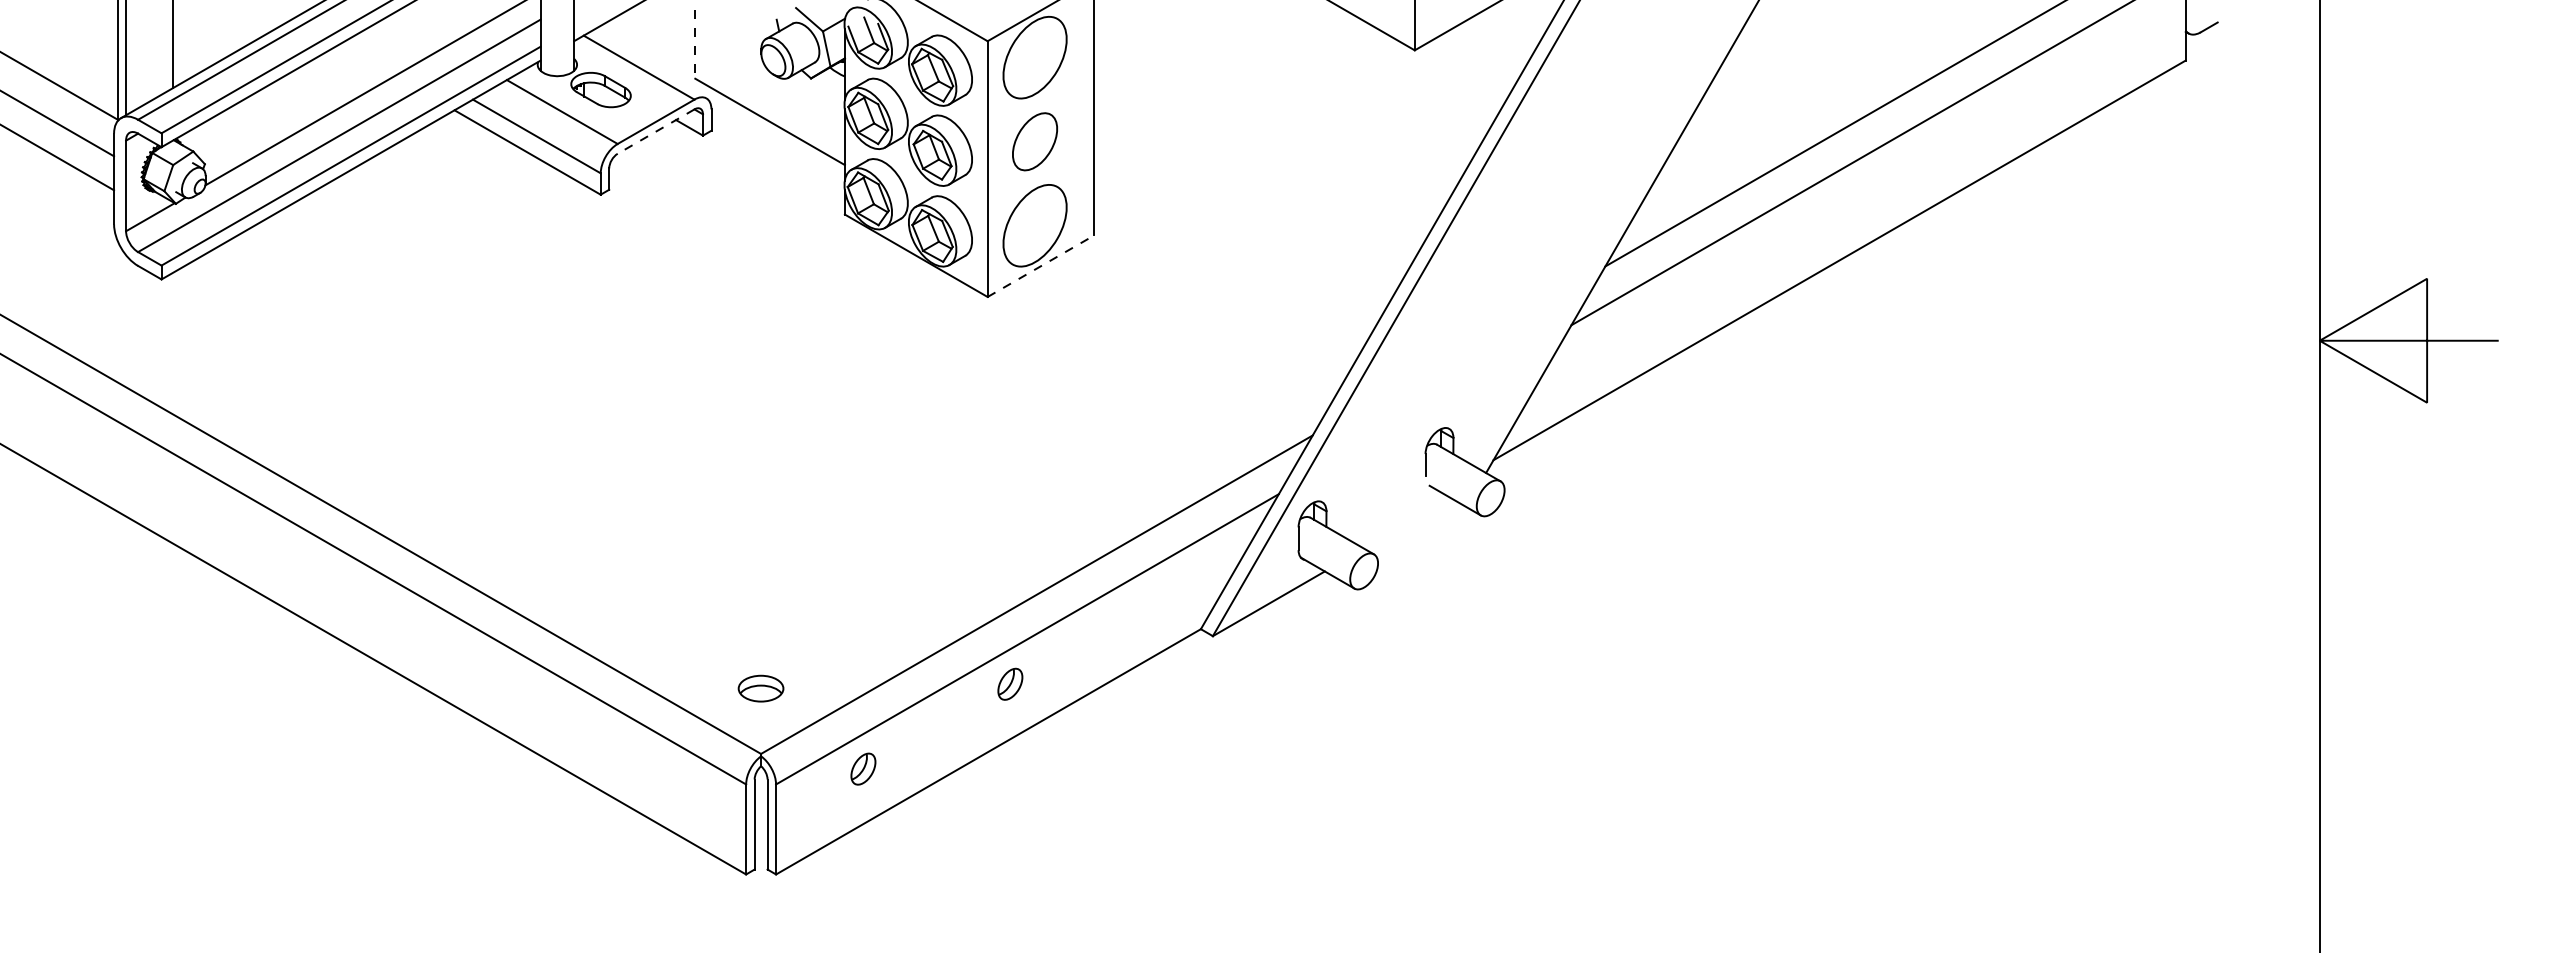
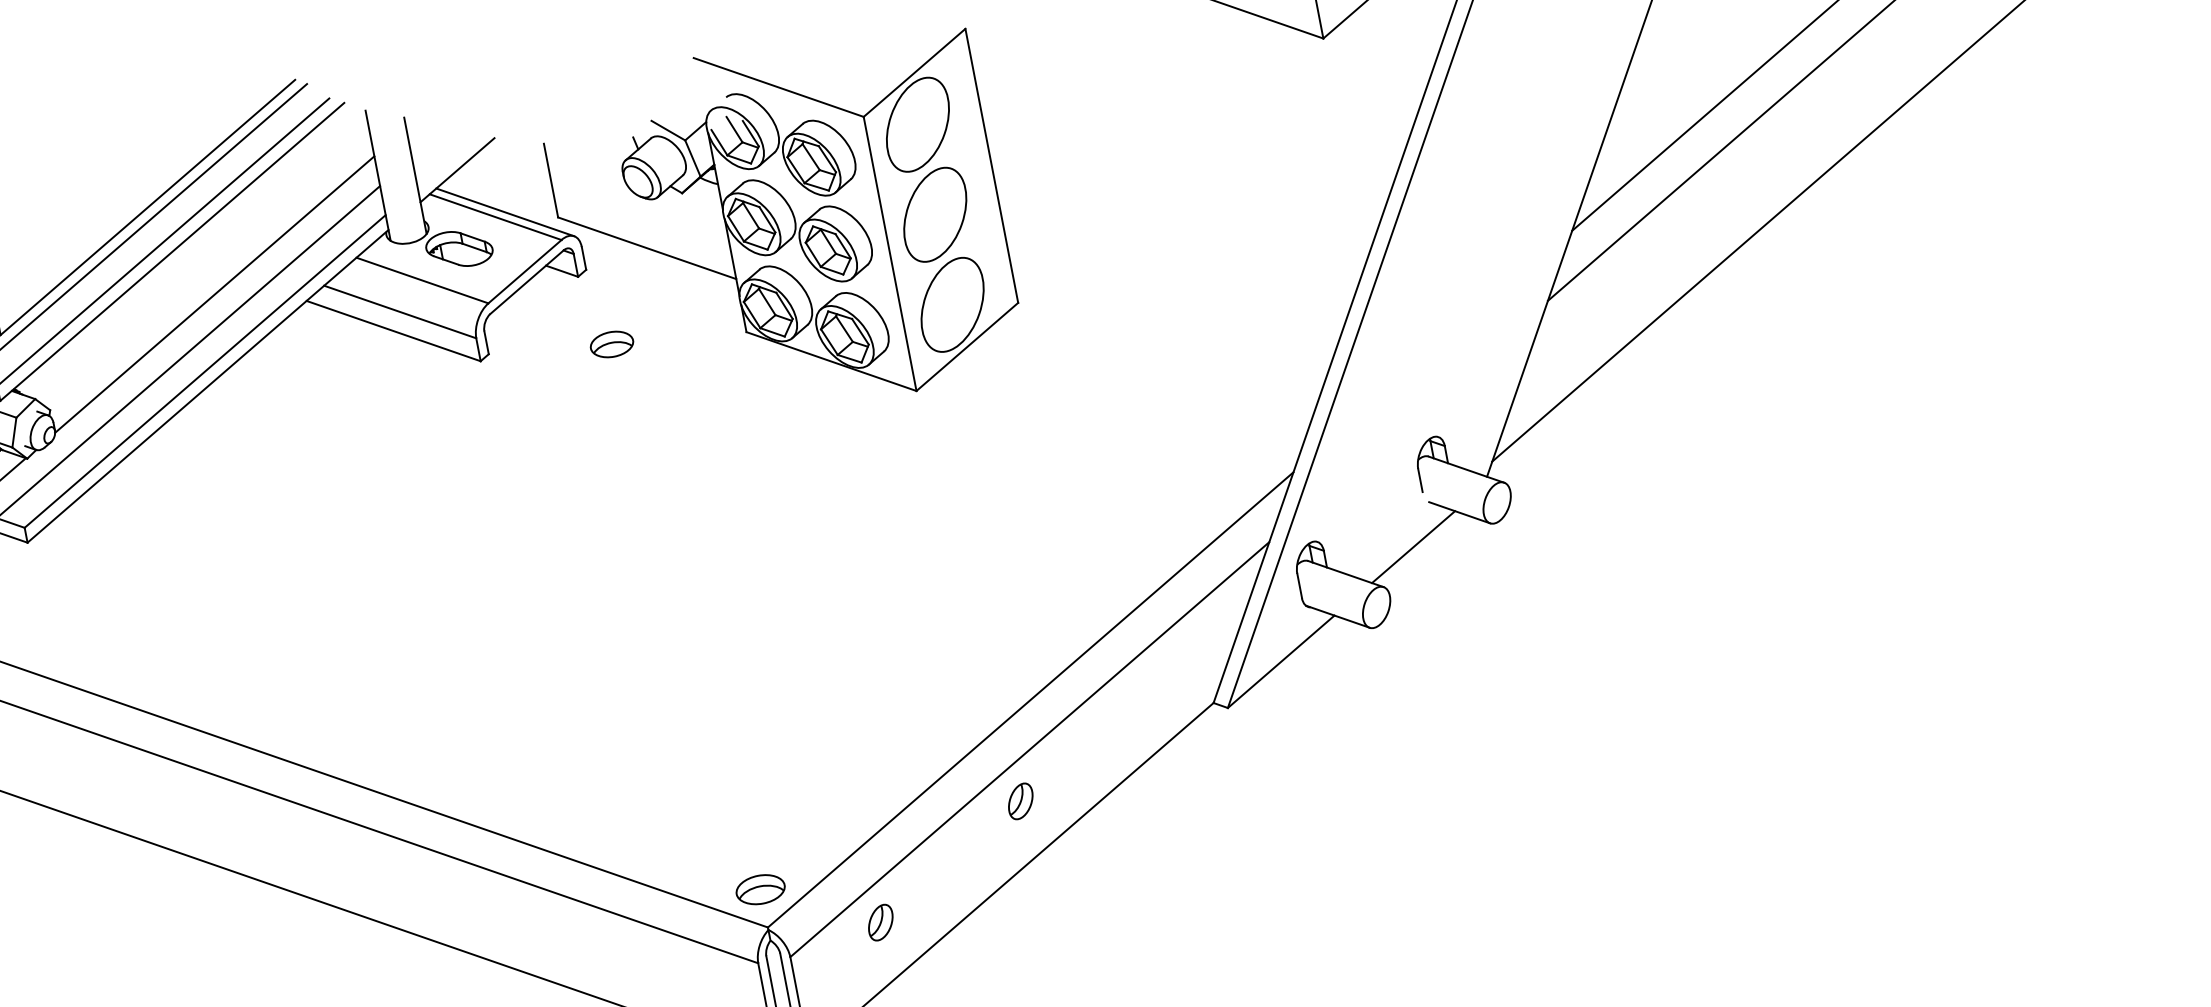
line: (695, 44) -> (551, 180), dashed -> solid
line: (648, 64) -> (505, 211), added
line: (655, 131) -> (526, 282), dashed -> solid
part: (1034, 141) -> (934, 214), size x1.43
part: (721, 202) -> (611, 344), added
line: (1041, 266) -> (967, 347), dashed -> solid
line: (1407, 523) -> (1413, 547), added
part: (760, 688) -> (760, 889), moved

